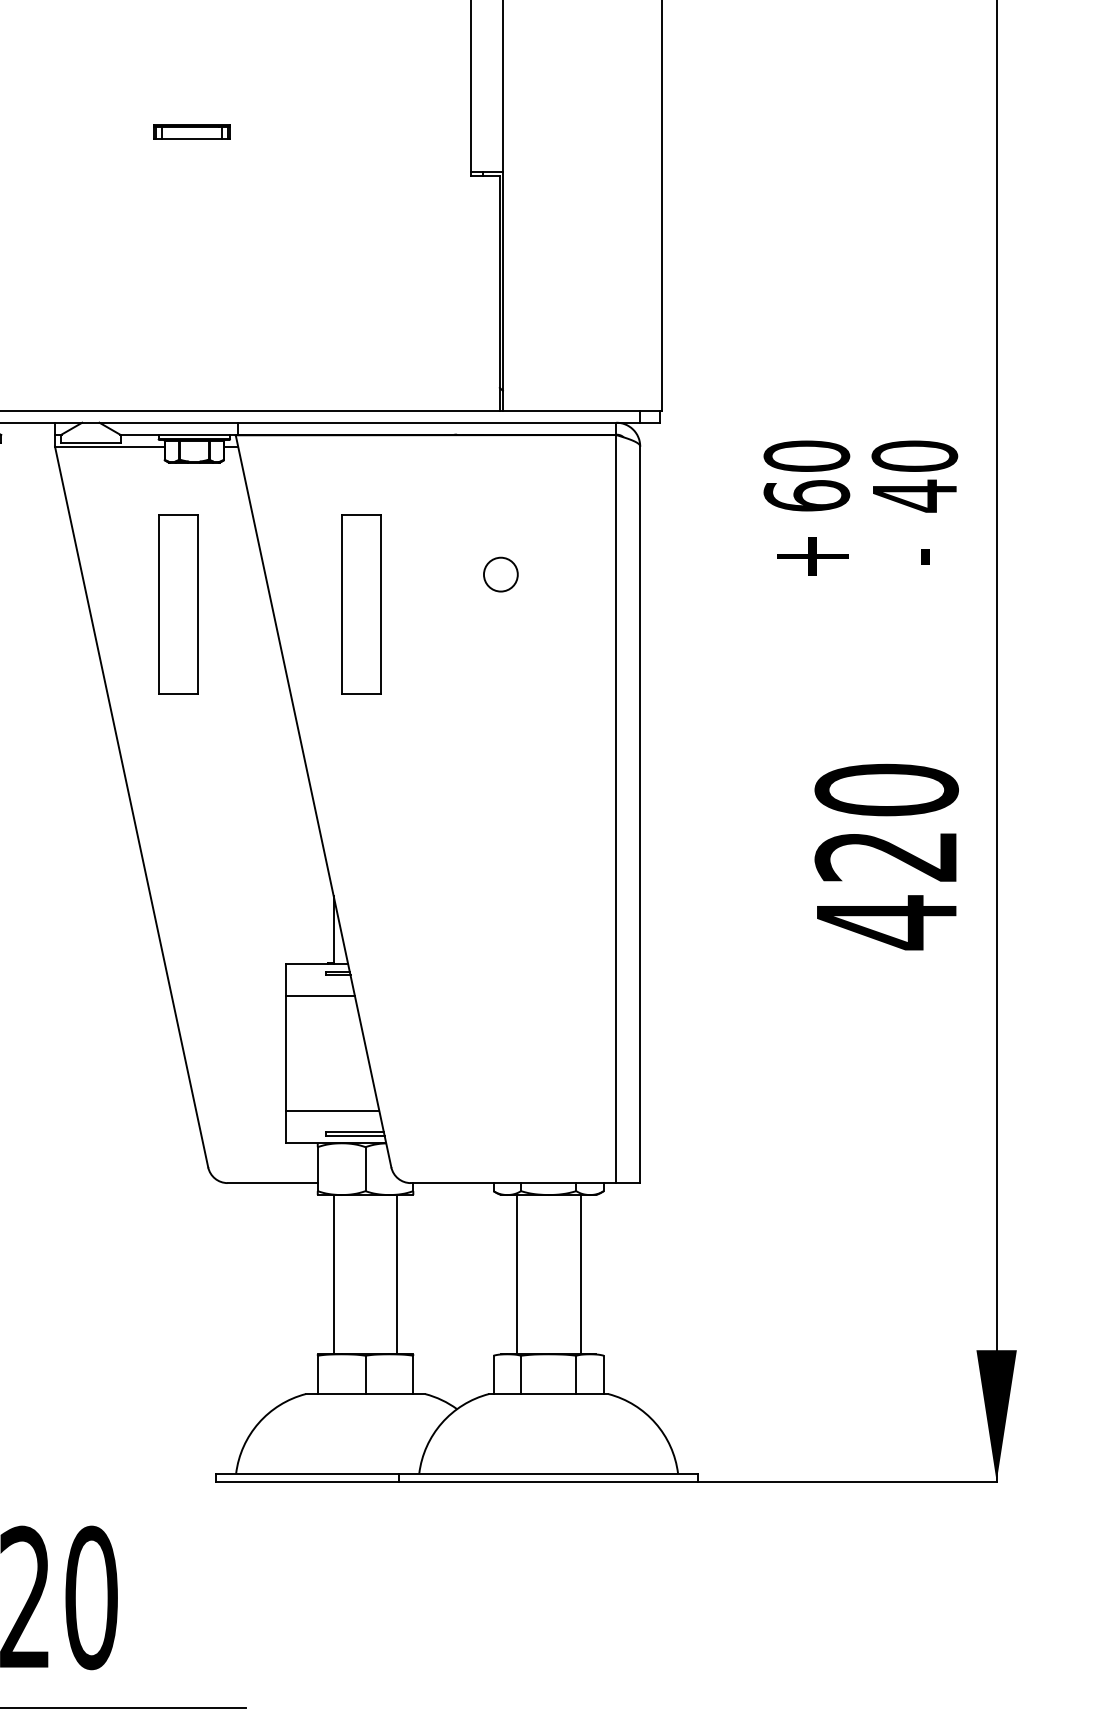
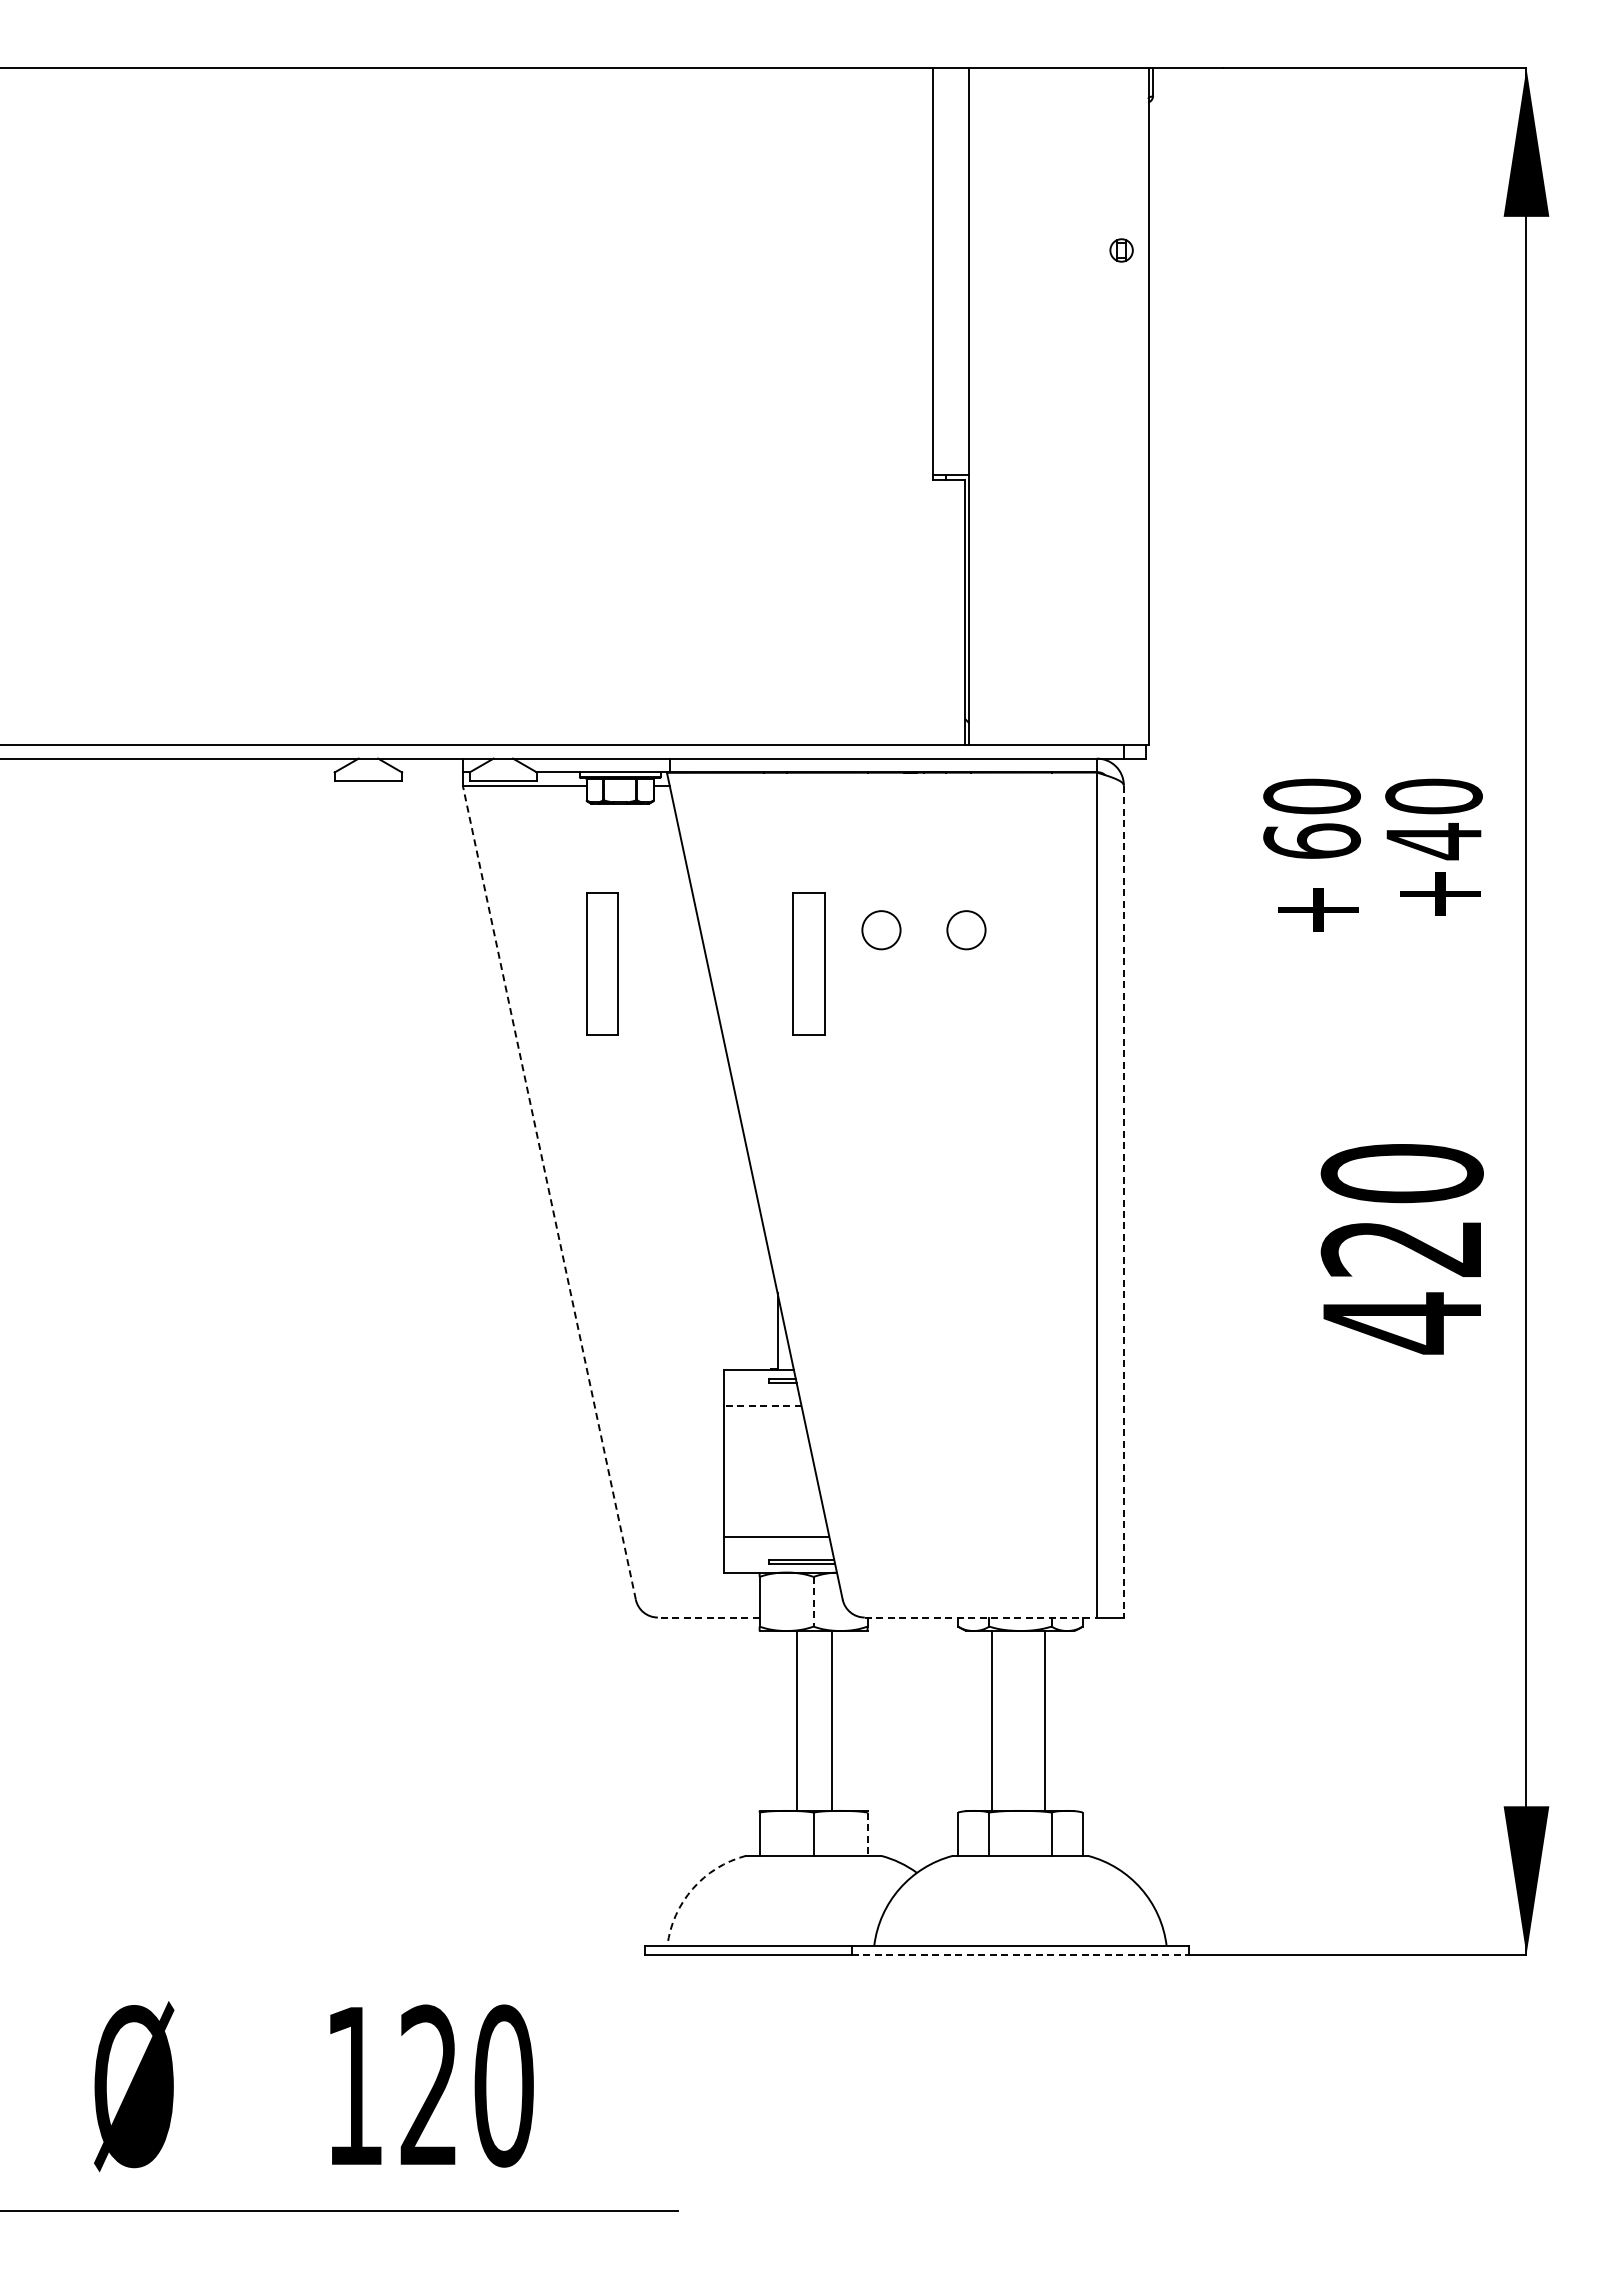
part: (191, 131) -> (617, 429), removed
text: (920, 543) -> (1440, 895), - -> +
circle: (425, 574) -> (881, 930), added
part: (178, 604) -> (602, 963), size x0.7
part: (361, 604) -> (809, 963), size x0.7
line: (131, 806) -> (549, 1192), solid -> dashed
line: (639, 814) -> (1123, 1201), solid -> dashed
line: (320, 996) -> (762, 1406), solid -> dashed
line: (365, 1168) -> (813, 1601), solid -> dashed
line: (272, 1183) -> (708, 1617), solid -> dashed
line: (514, 1183) -> (981, 1617), solid -> dashed
line: (333, 1274) -> (831, 1720), moved
line: (397, 1274) -> (796, 1720), moved
line: (516, 1274) -> (1045, 1720), moved
line: (580, 1274) -> (992, 1720), moved
line: (413, 1375) -> (867, 1834), solid -> dashed
arc: (258, 1423) -> (692, 1888), solid -> dashed
line: (548, 1481) -> (1020, 1954), solid -> dashed

